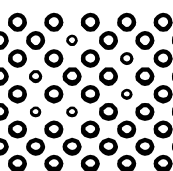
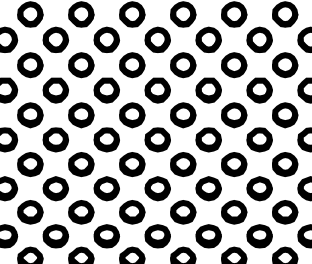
part: (71, 40) -> (106, 39), size x1.67
part: (126, 58) -> (183, 65), size x1.43
part: (35, 76) -> (55, 90), size x1.43
part: (126, 94) -> (183, 115), size x1.67
part: (35, 111) -> (55, 139), size x1.67
part: (71, 111) -> (106, 139), size x1.67

